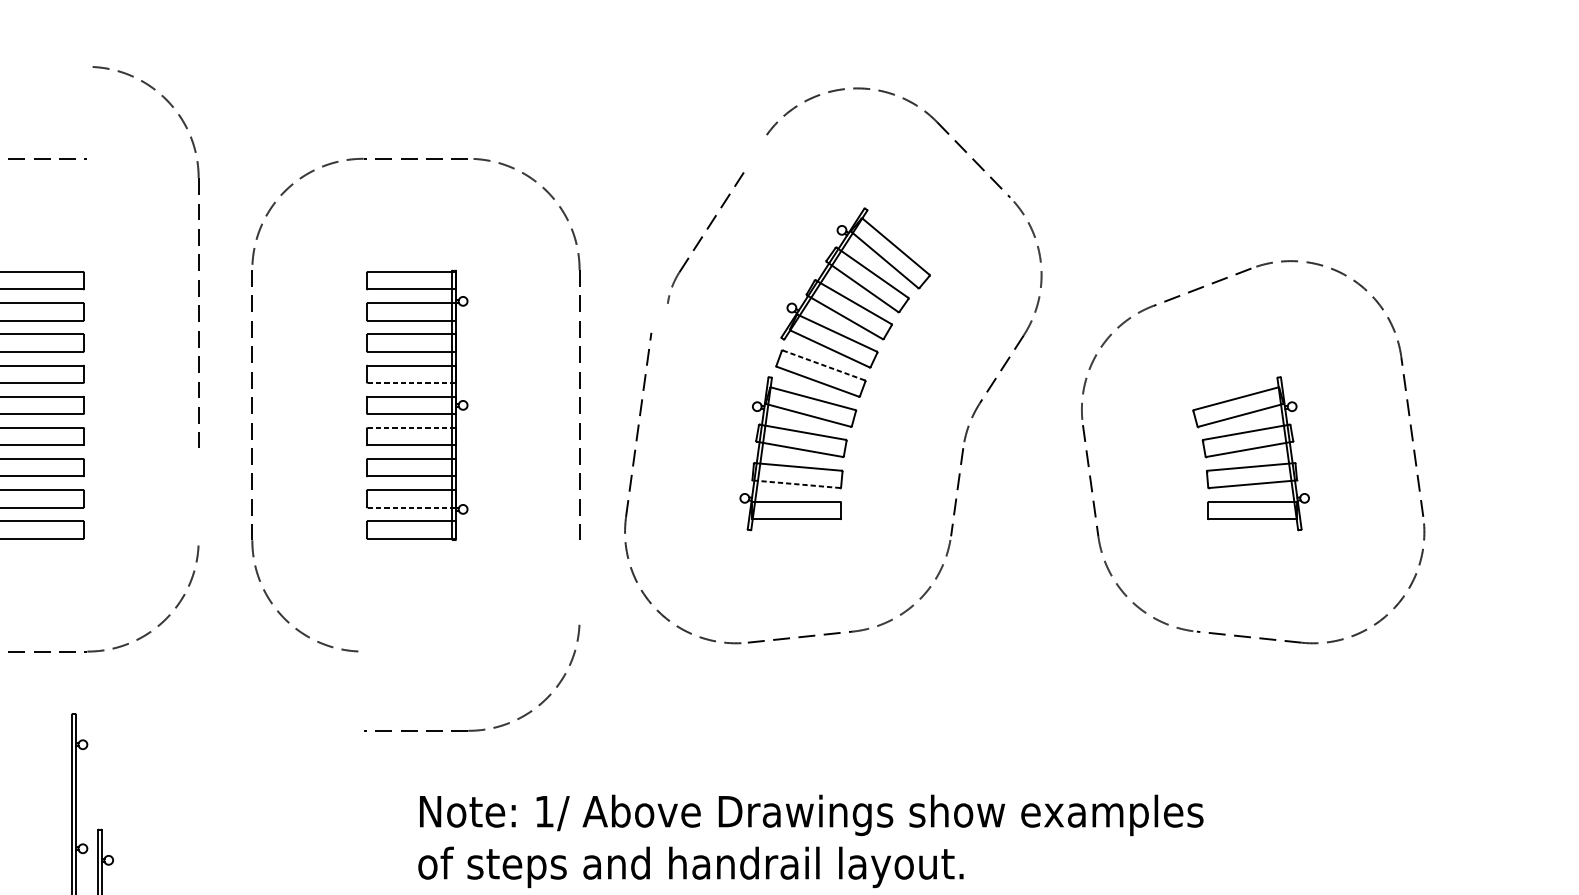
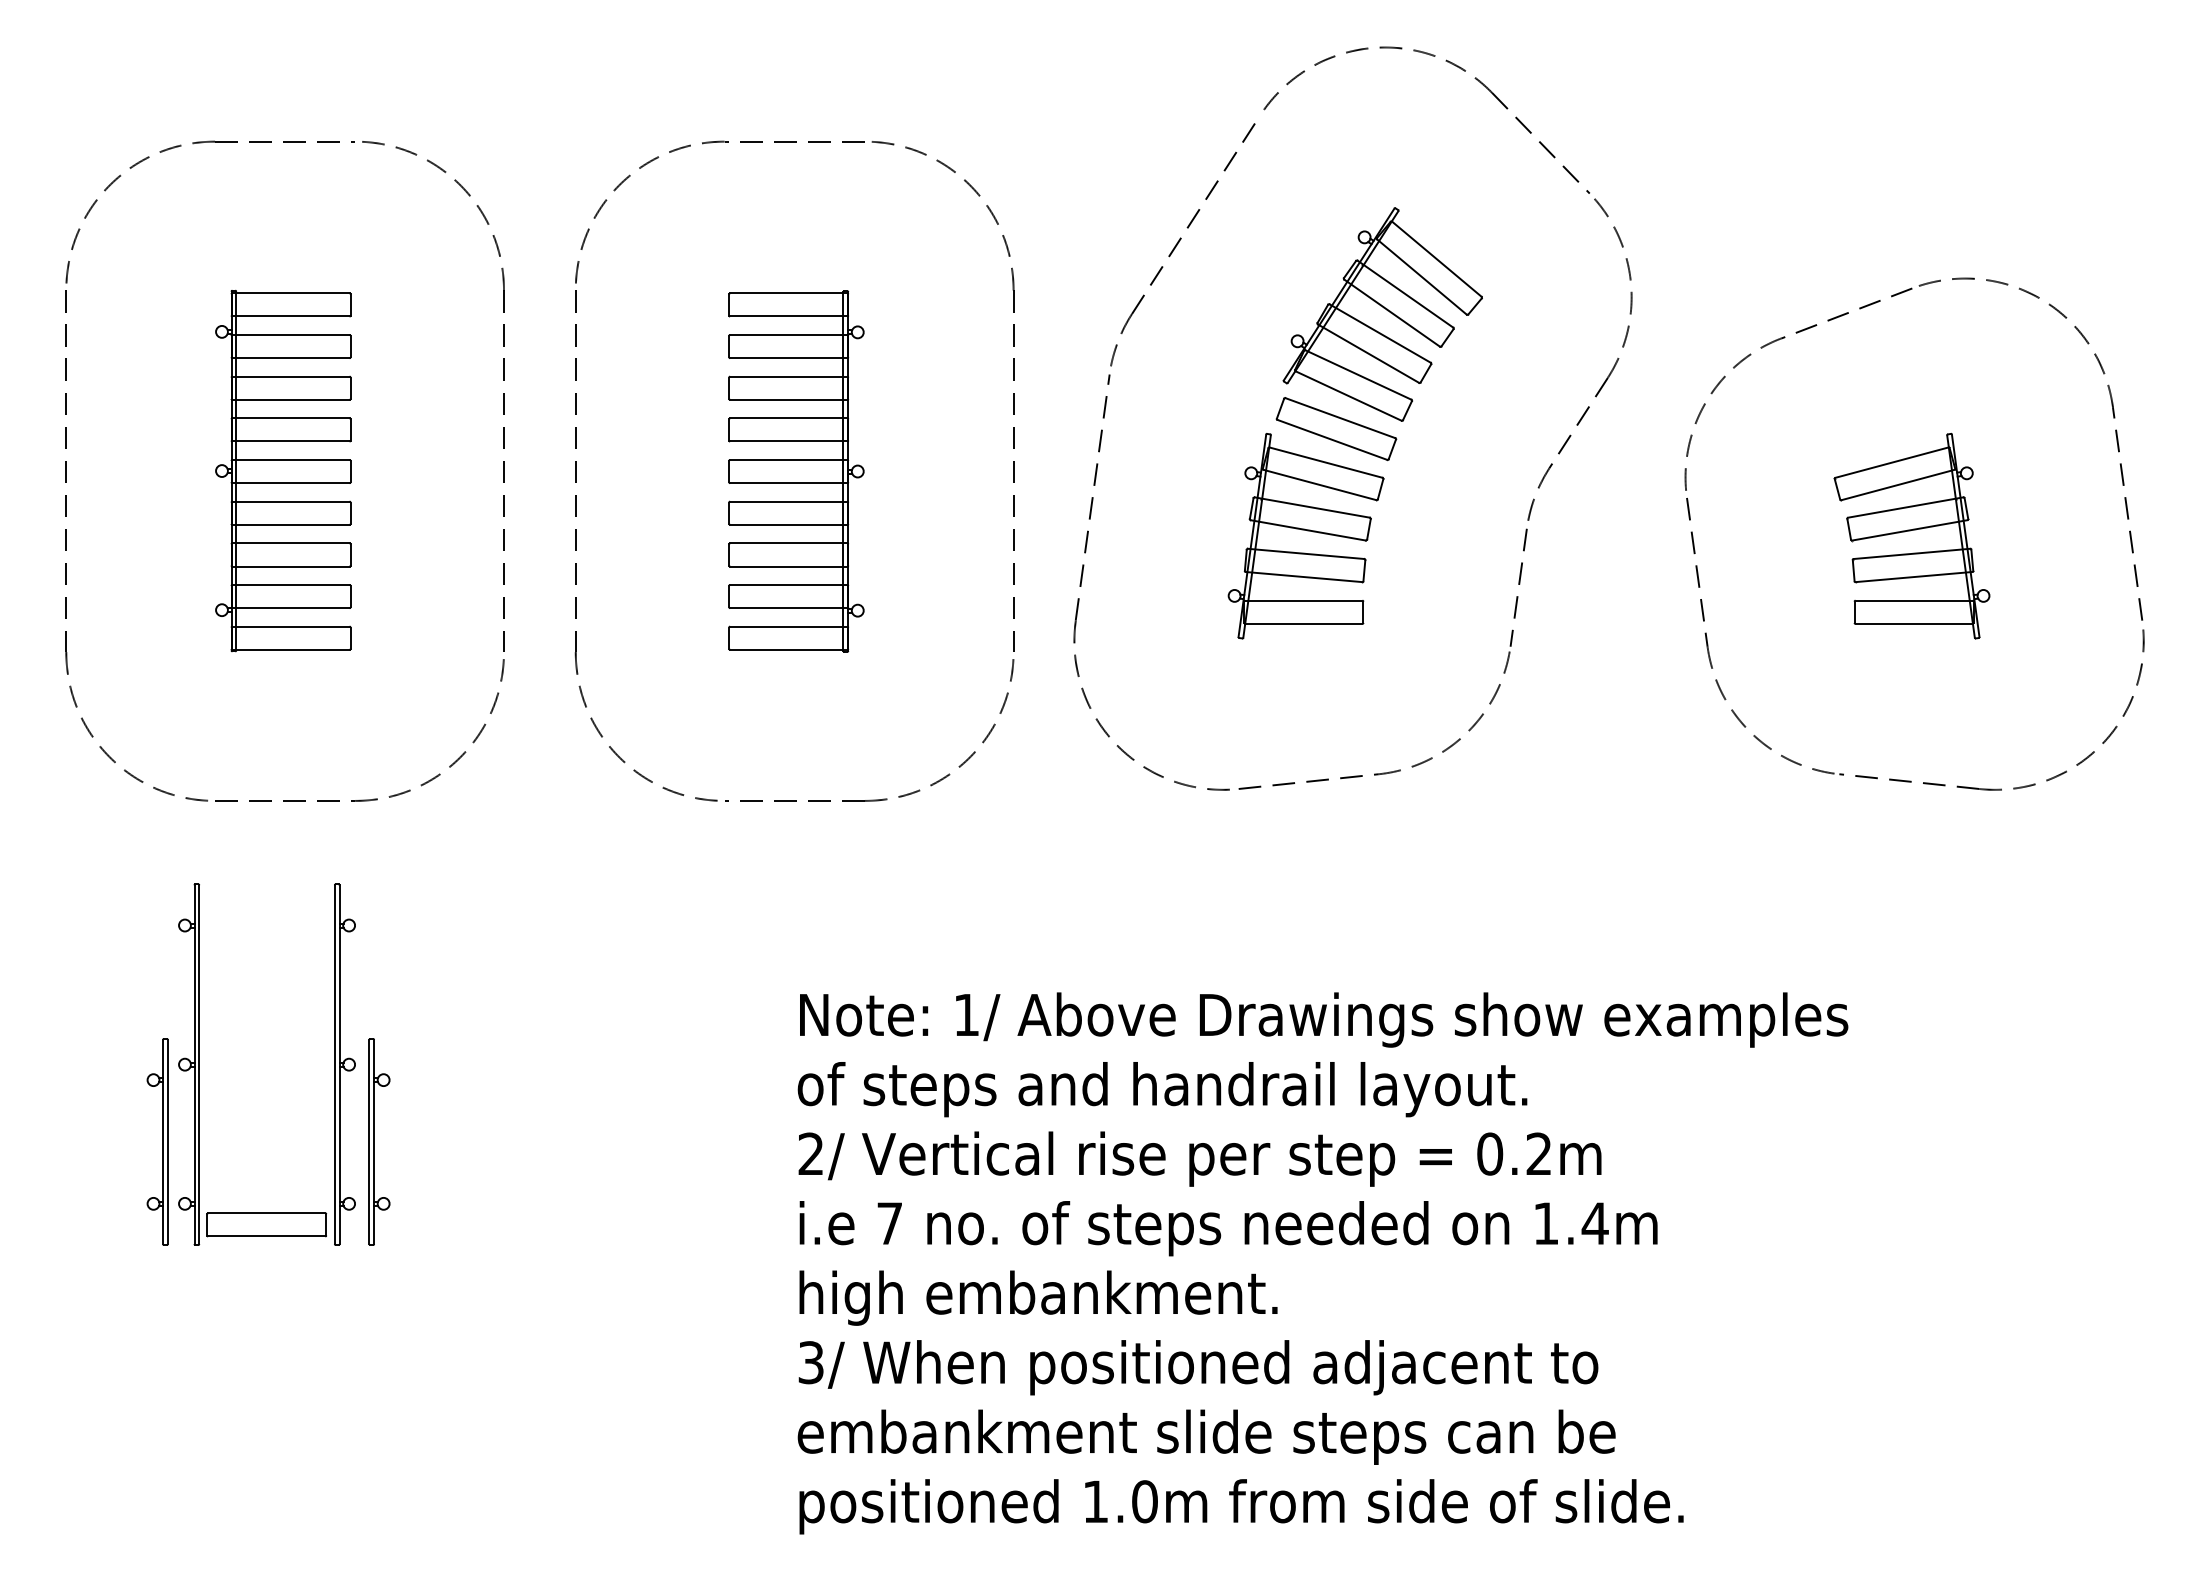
part: (705, 235) -> (1182, 244), size x1.43
part: (198, 257) -> (503, 396), moved
line: (823, 365) -> (1340, 418), dashed -> solid
line: (411, 382) -> (788, 441), dashed -> solid
line: (411, 427) -> (788, 501), dashed -> solid
line: (797, 484) -> (1304, 577), dashed -> solid
line: (411, 507) -> (788, 608), dashed -> solid
part: (471, 729) -> (869, 799), moved

